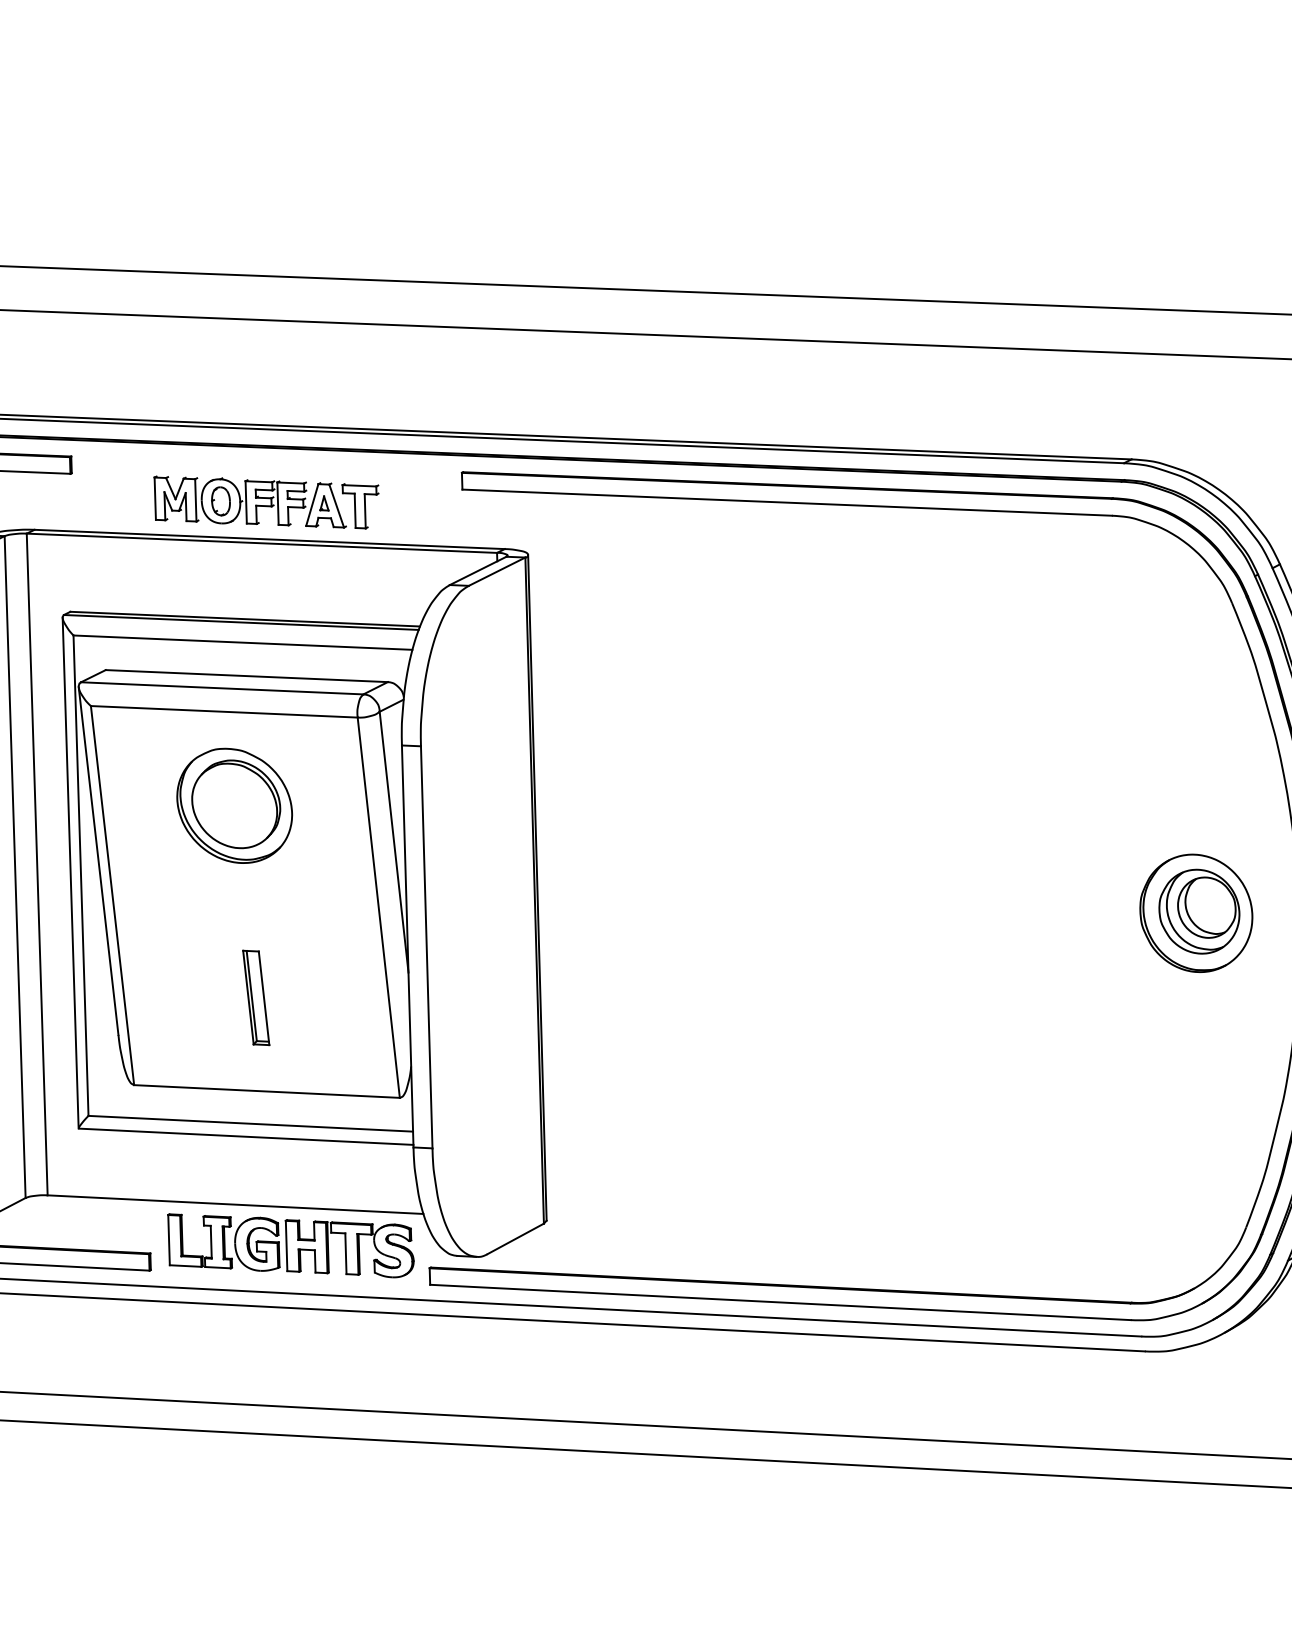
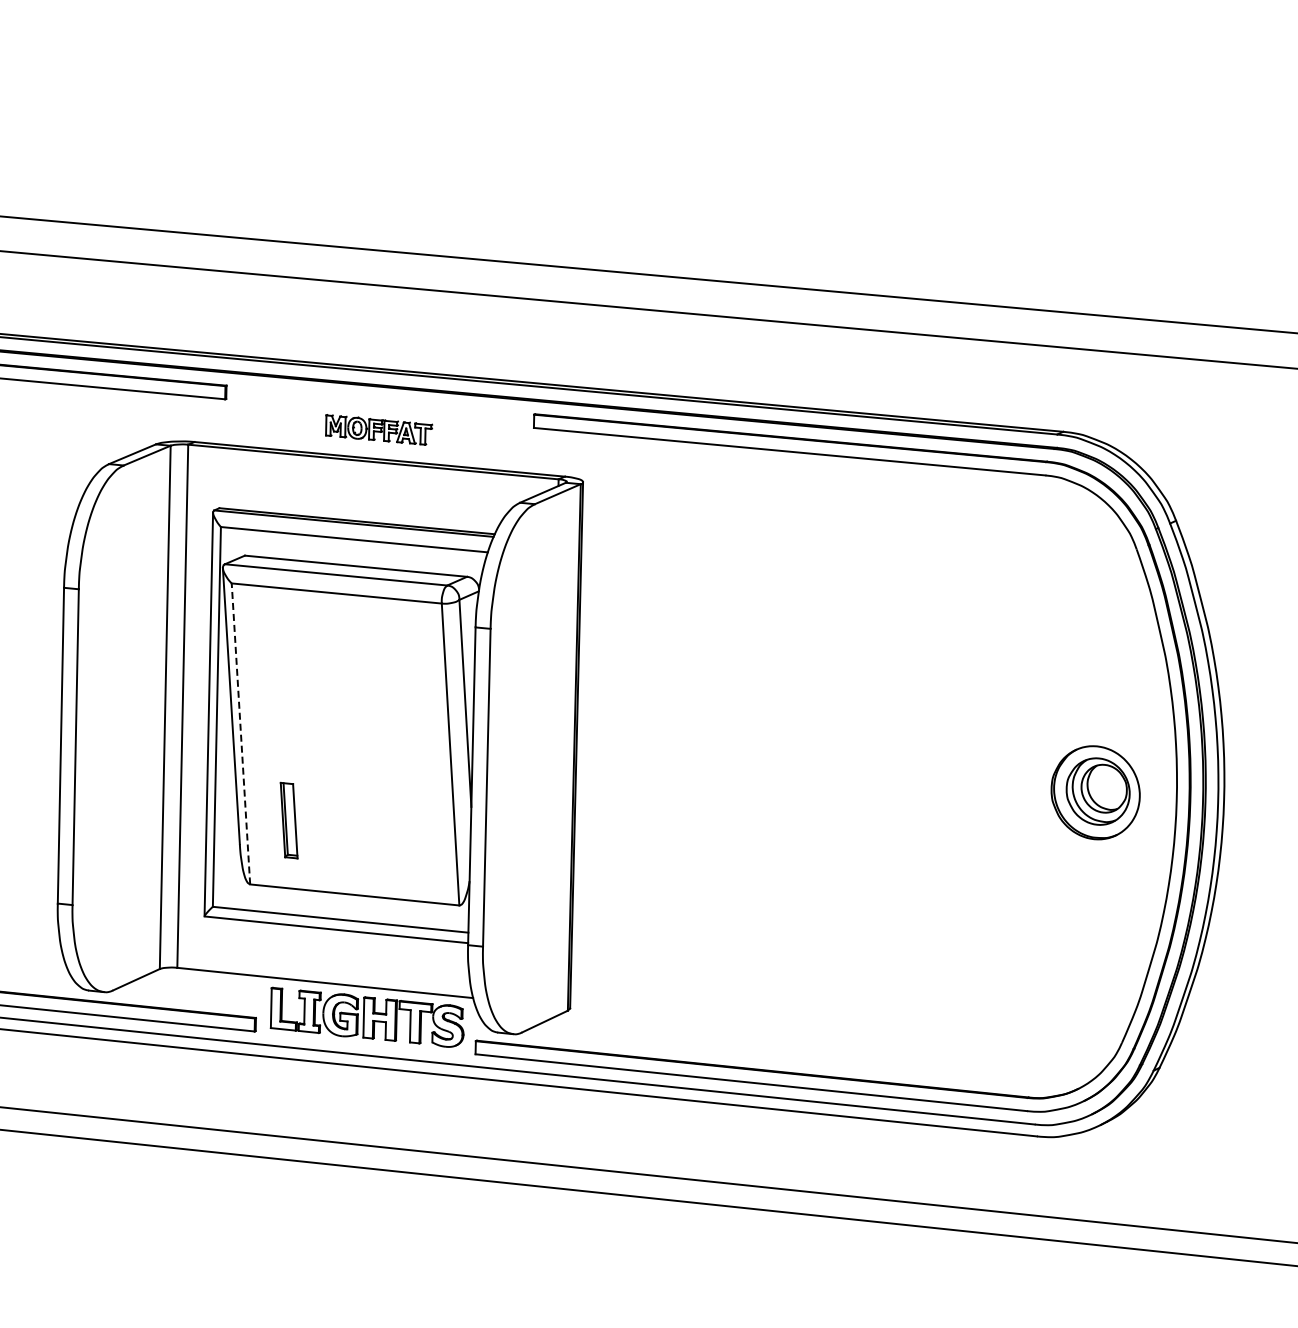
part: (266, 501) -> (378, 429), size x0.6
part: (233, 805) -> (340, 667), removed
line: (111, 895) -> (240, 733), solid -> dashed
part: (255, 997) -> (288, 820), moved

